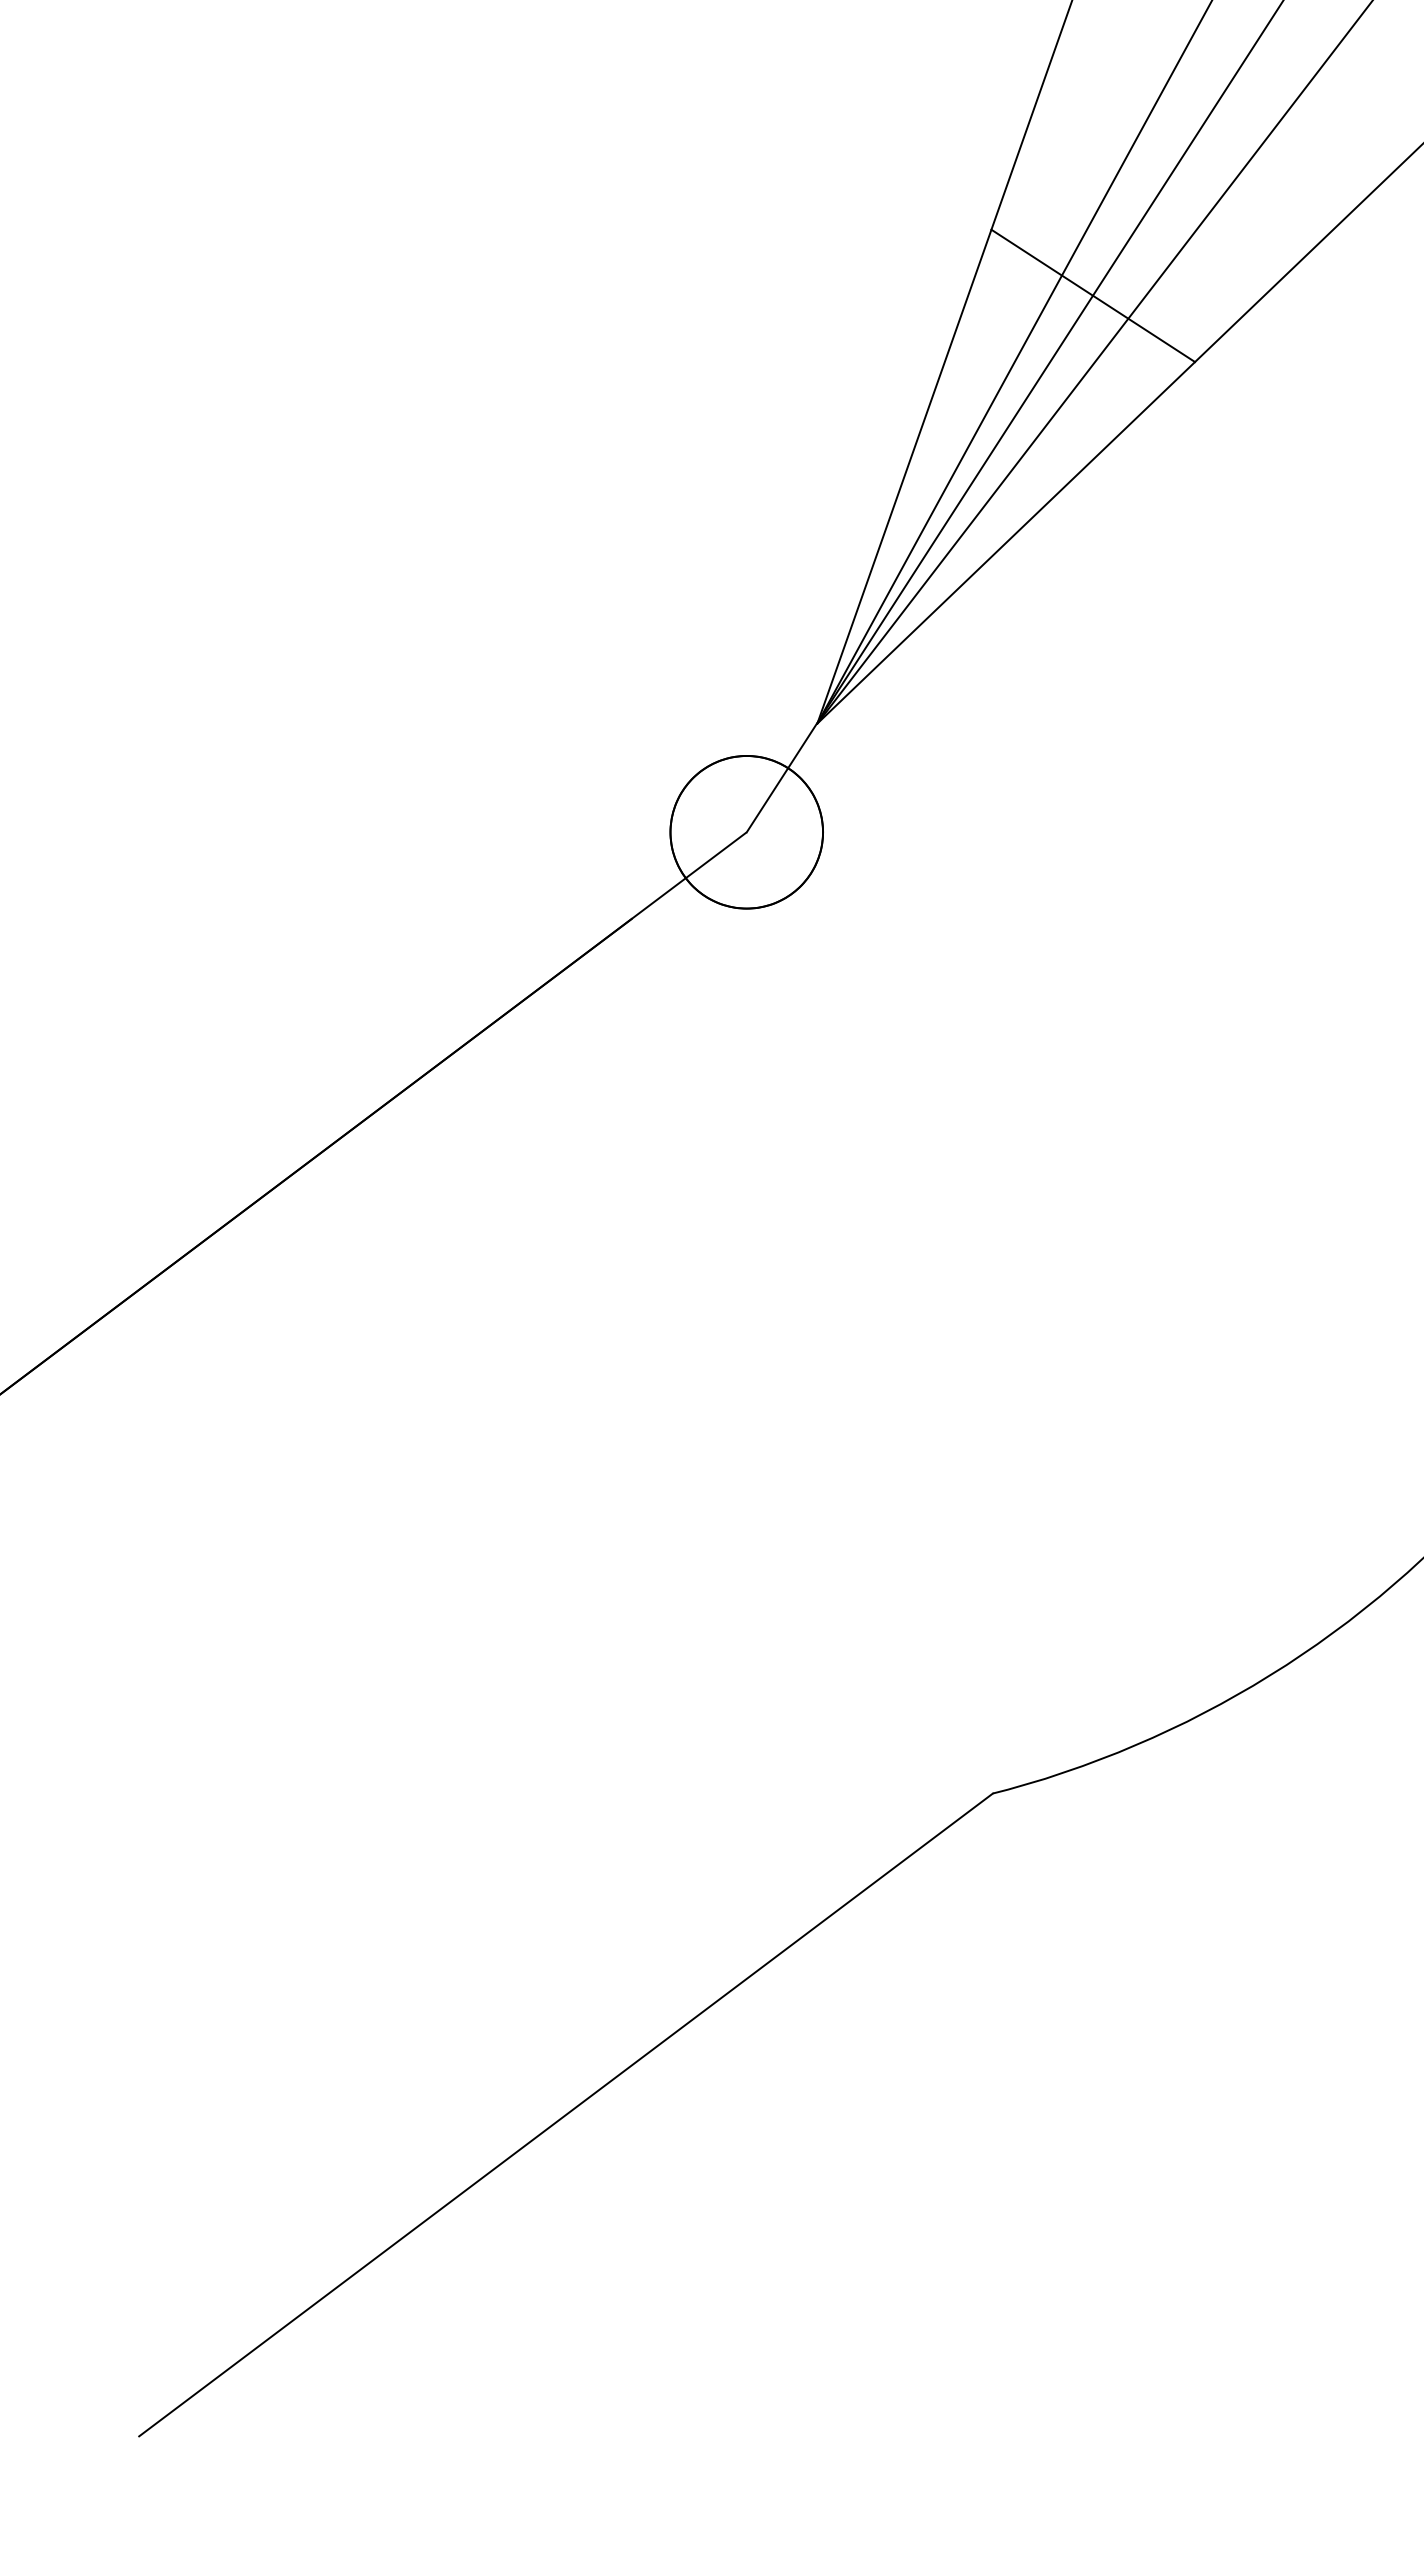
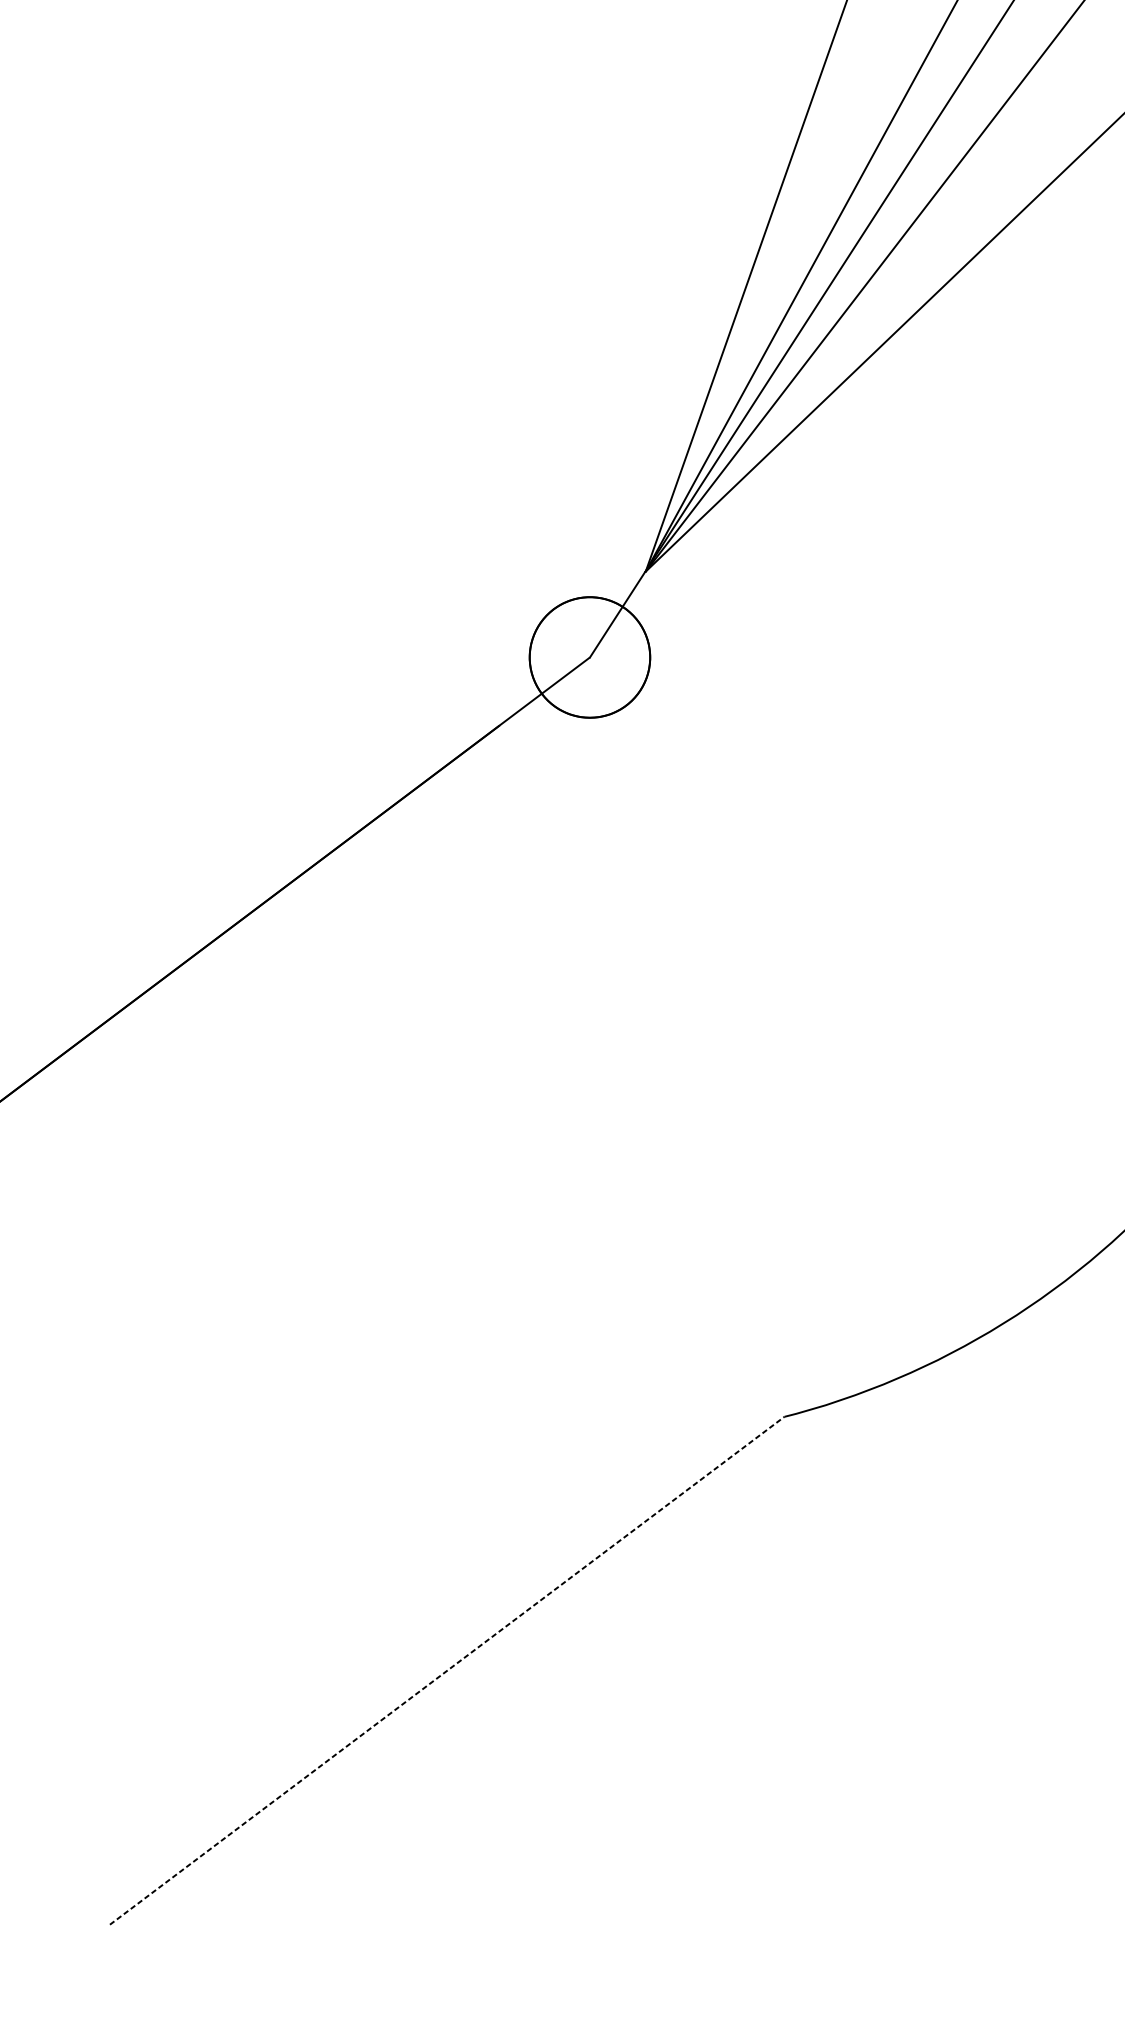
line: (1093, 295) -> (863, 233), removed
line: (566, 2114) -> (447, 1670), solid -> dashed

